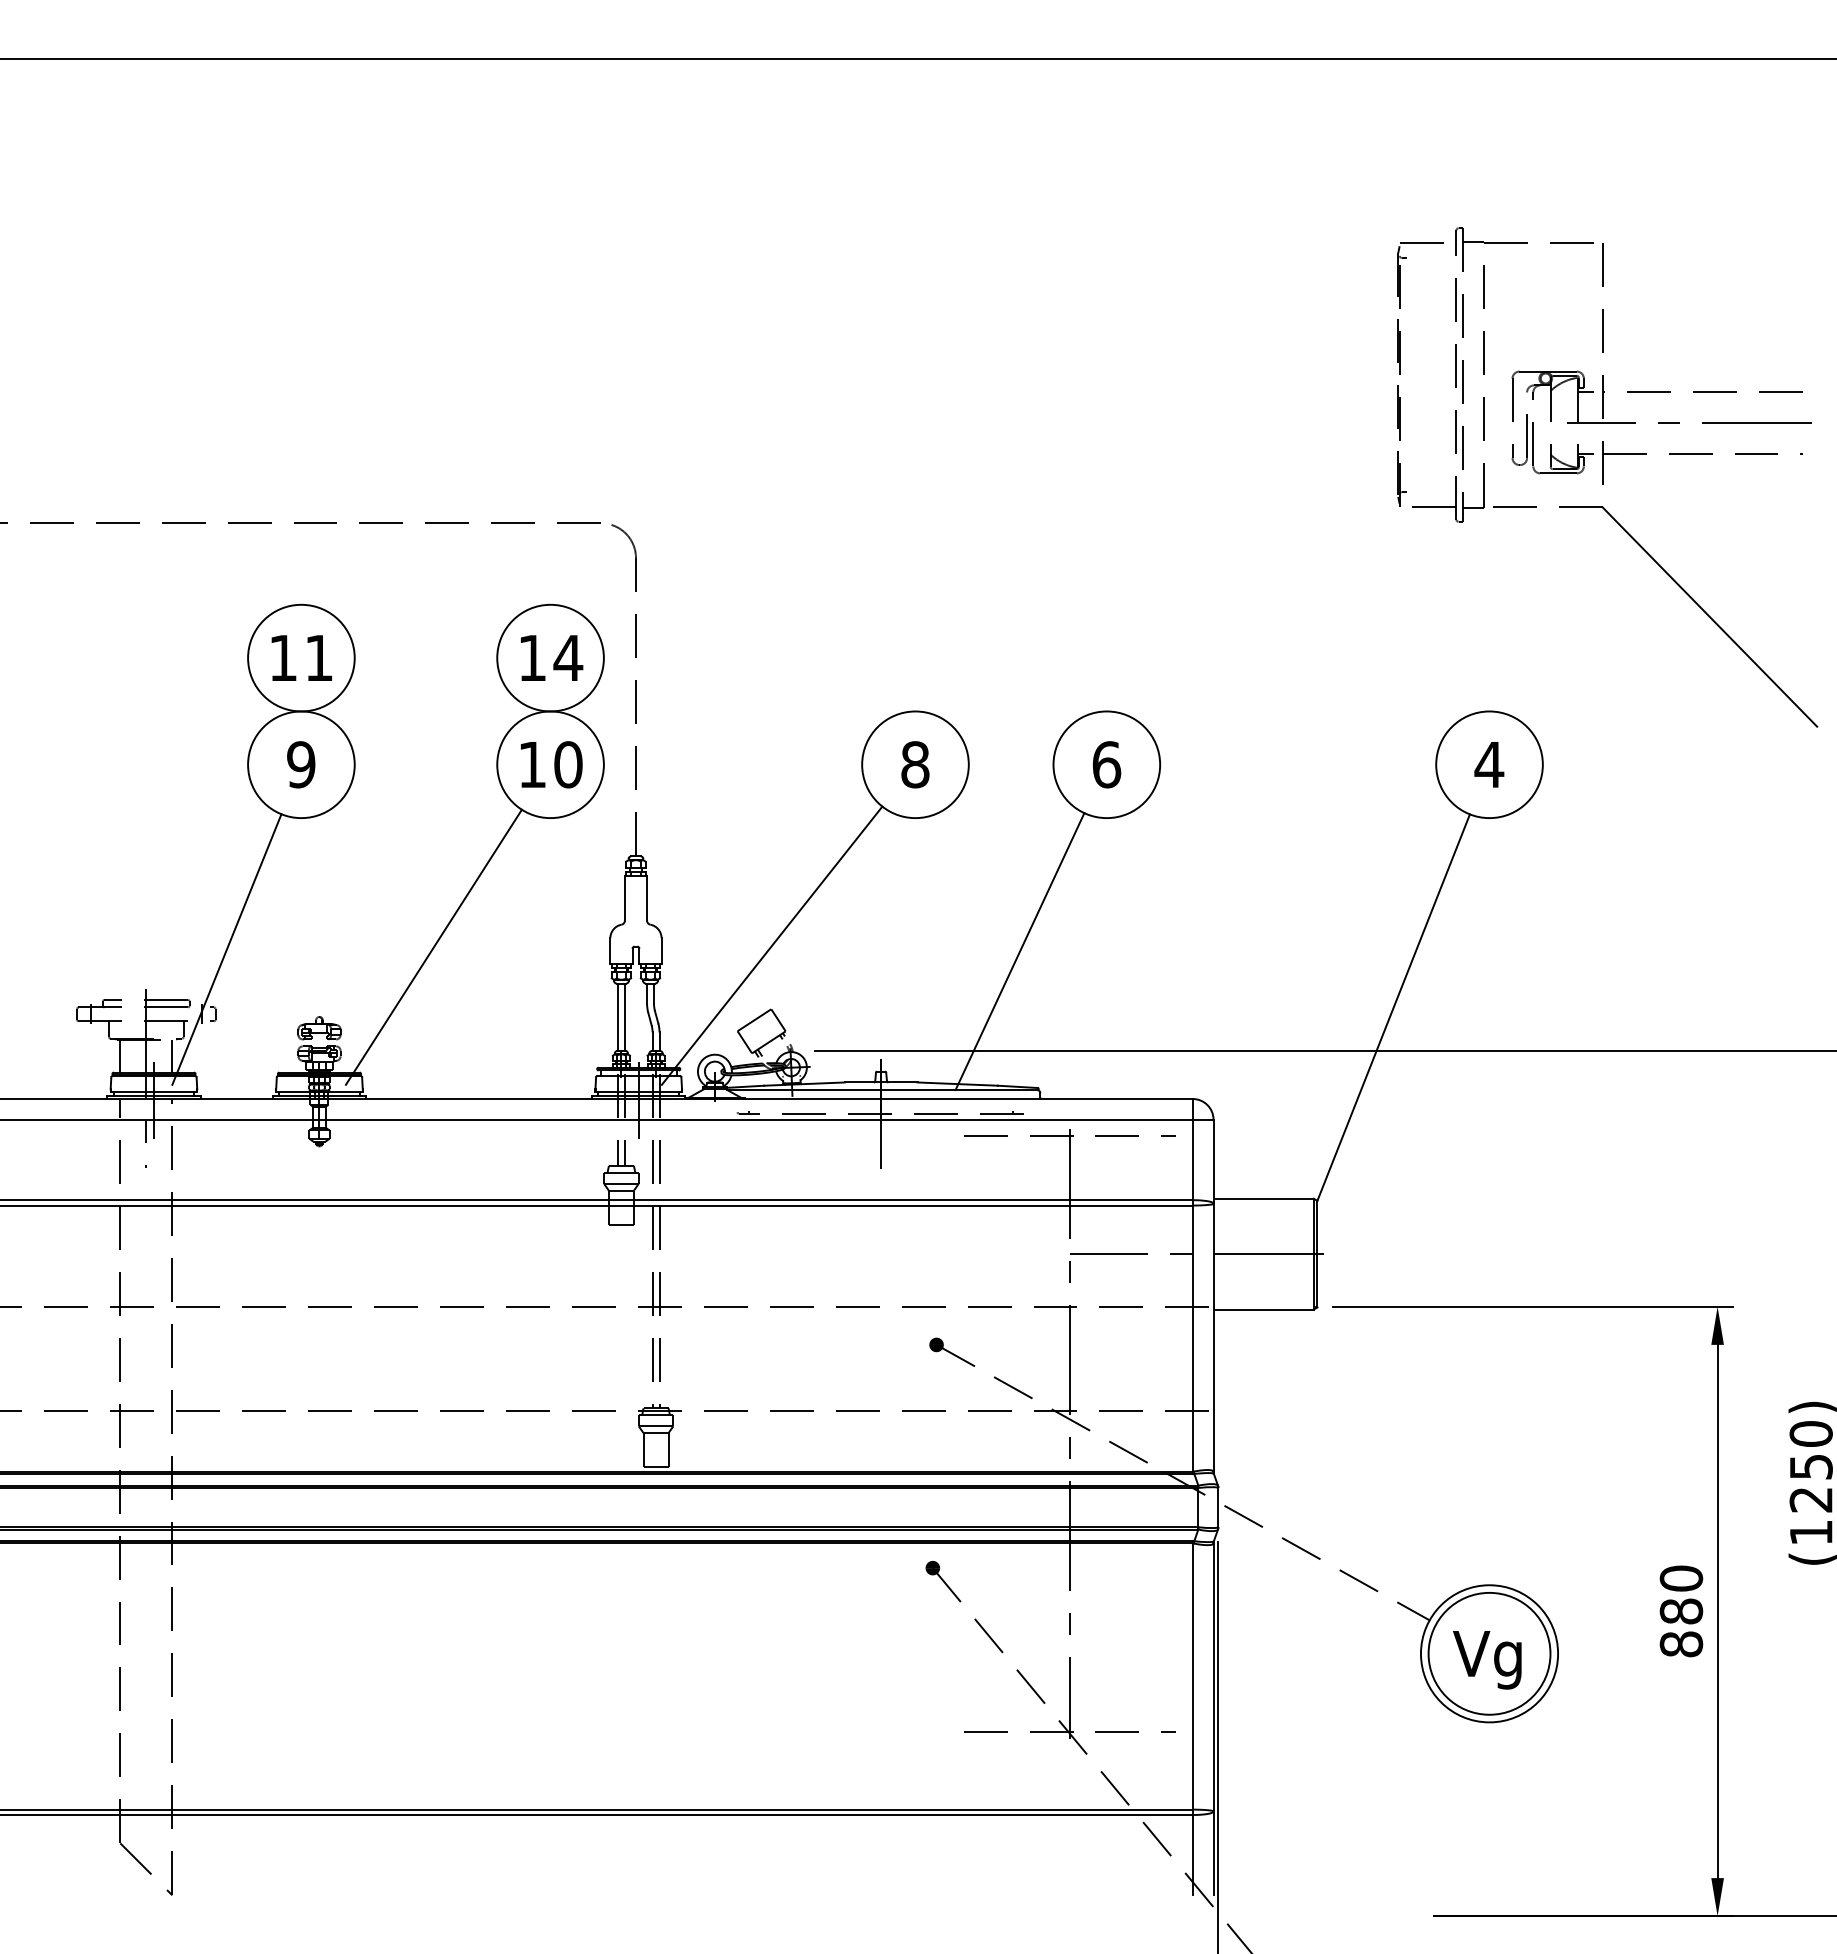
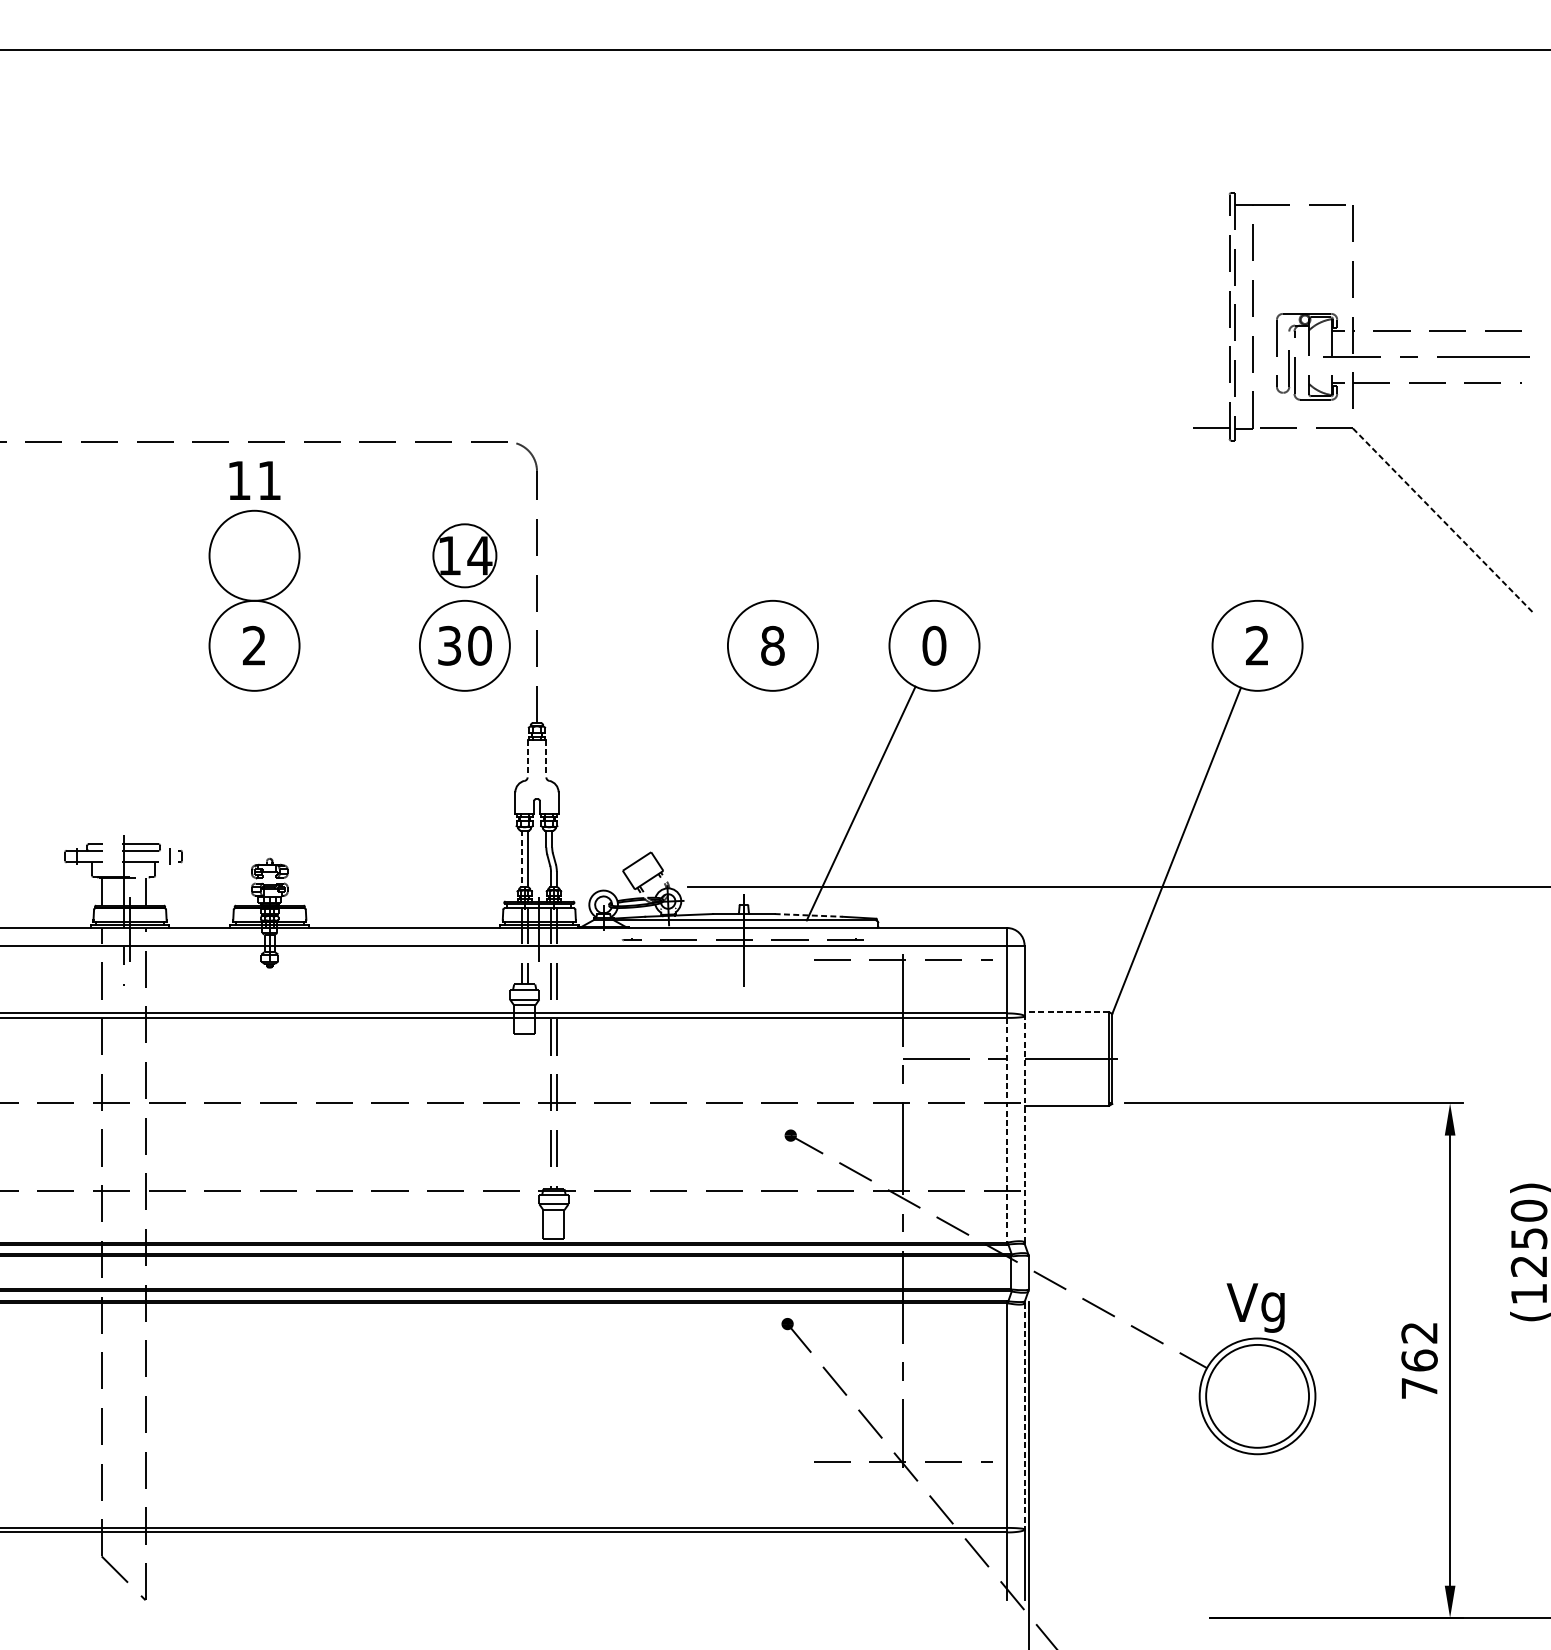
part: (1400, 374) -> (1182, 316), removed
line: (1710, 617) -> (1444, 521), solid -> dashed
text: (301, 657) -> (254, 480), moved
circle: (550, 657) -> (464, 555), size x0.7
text: (301, 764) -> (254, 645), 9 -> 2
text: (532, 764) -> (449, 645), 10 -> 30
text: (1106, 764) -> (934, 645), 6 -> 0
text: (1489, 764) -> (1257, 645), 4 -> 2
line: (624, 898) -> (527, 758), solid -> dashed
line: (647, 898) -> (546, 758), solid -> dashed
line: (771, 945) -> (651, 798), removed
line: (433, 946) -> (366, 799), removed
line: (226, 949) -> (191, 801), removed
line: (617, 1017) -> (521, 859), solid -> dashed
line: (958, 1084) -> (809, 915), solid -> dashed
line: (1263, 1198) -> (1066, 1011), solid -> dashed
line: (1213, 1338) -> (1024, 1130), solid -> dashed
line: (1192, 1339) -> (1006, 1131), solid -> dashed
text: (1681, 1611) -> (1419, 1360), 880 -> 762
text: (1487, 1660) -> (1255, 1308), moved
line: (1213, 1677) -> (1024, 1416), solid -> dashed

